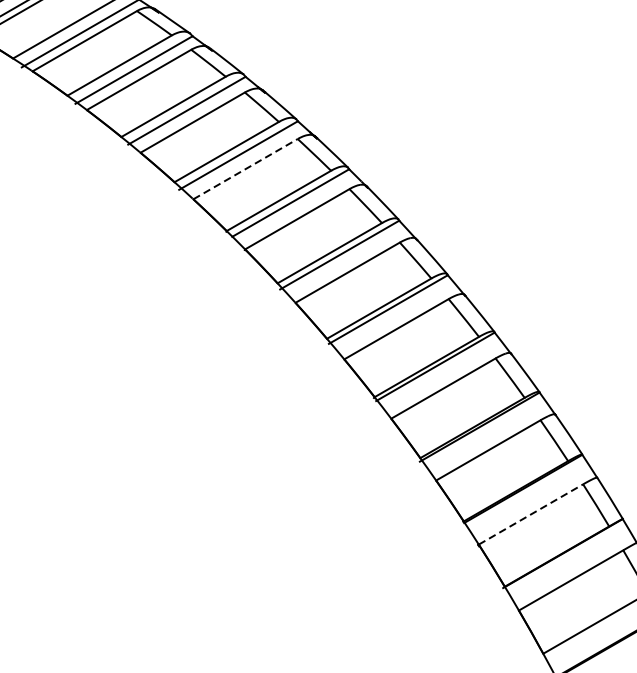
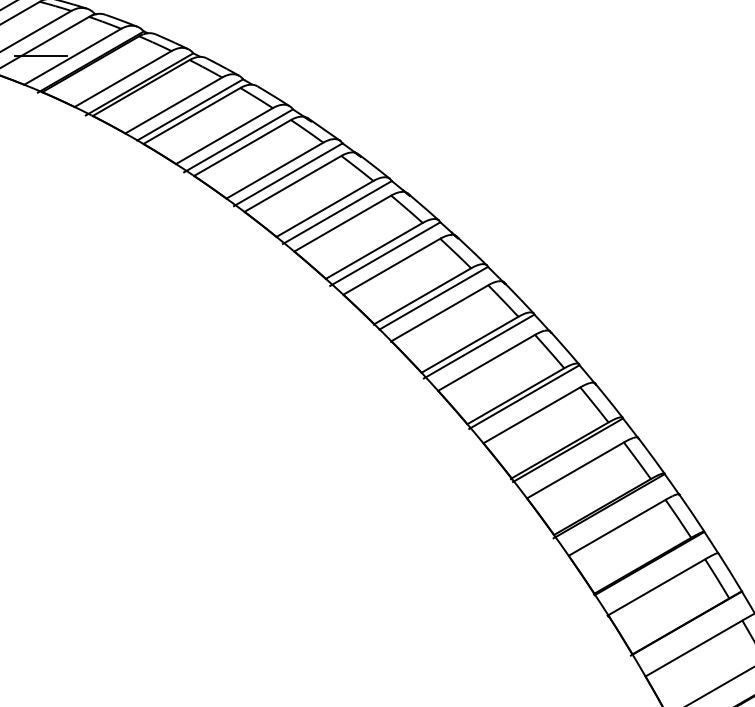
line: (245, 168) -> (391, 266), dashed -> solid
line: (530, 514) -> (656, 587), dashed -> solid

